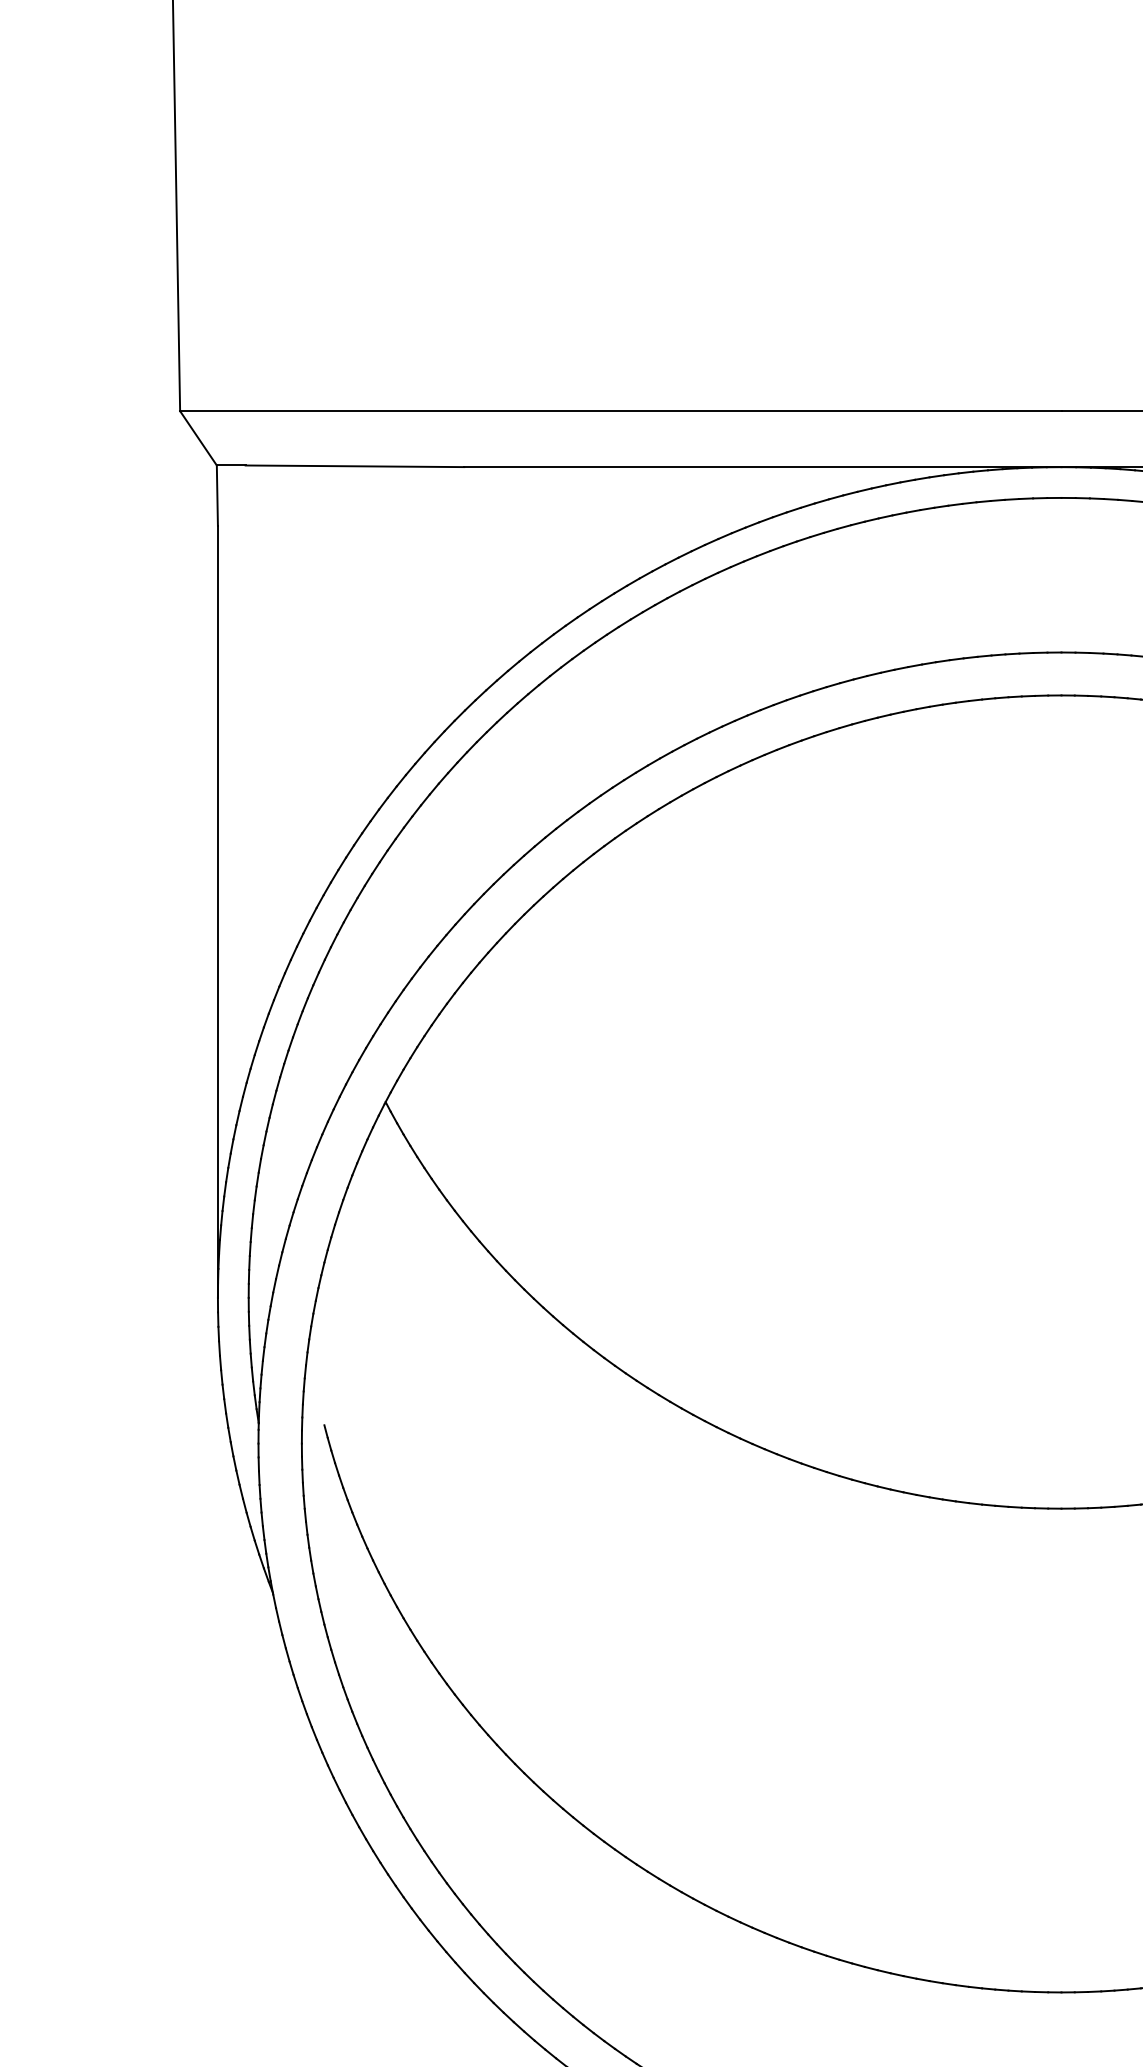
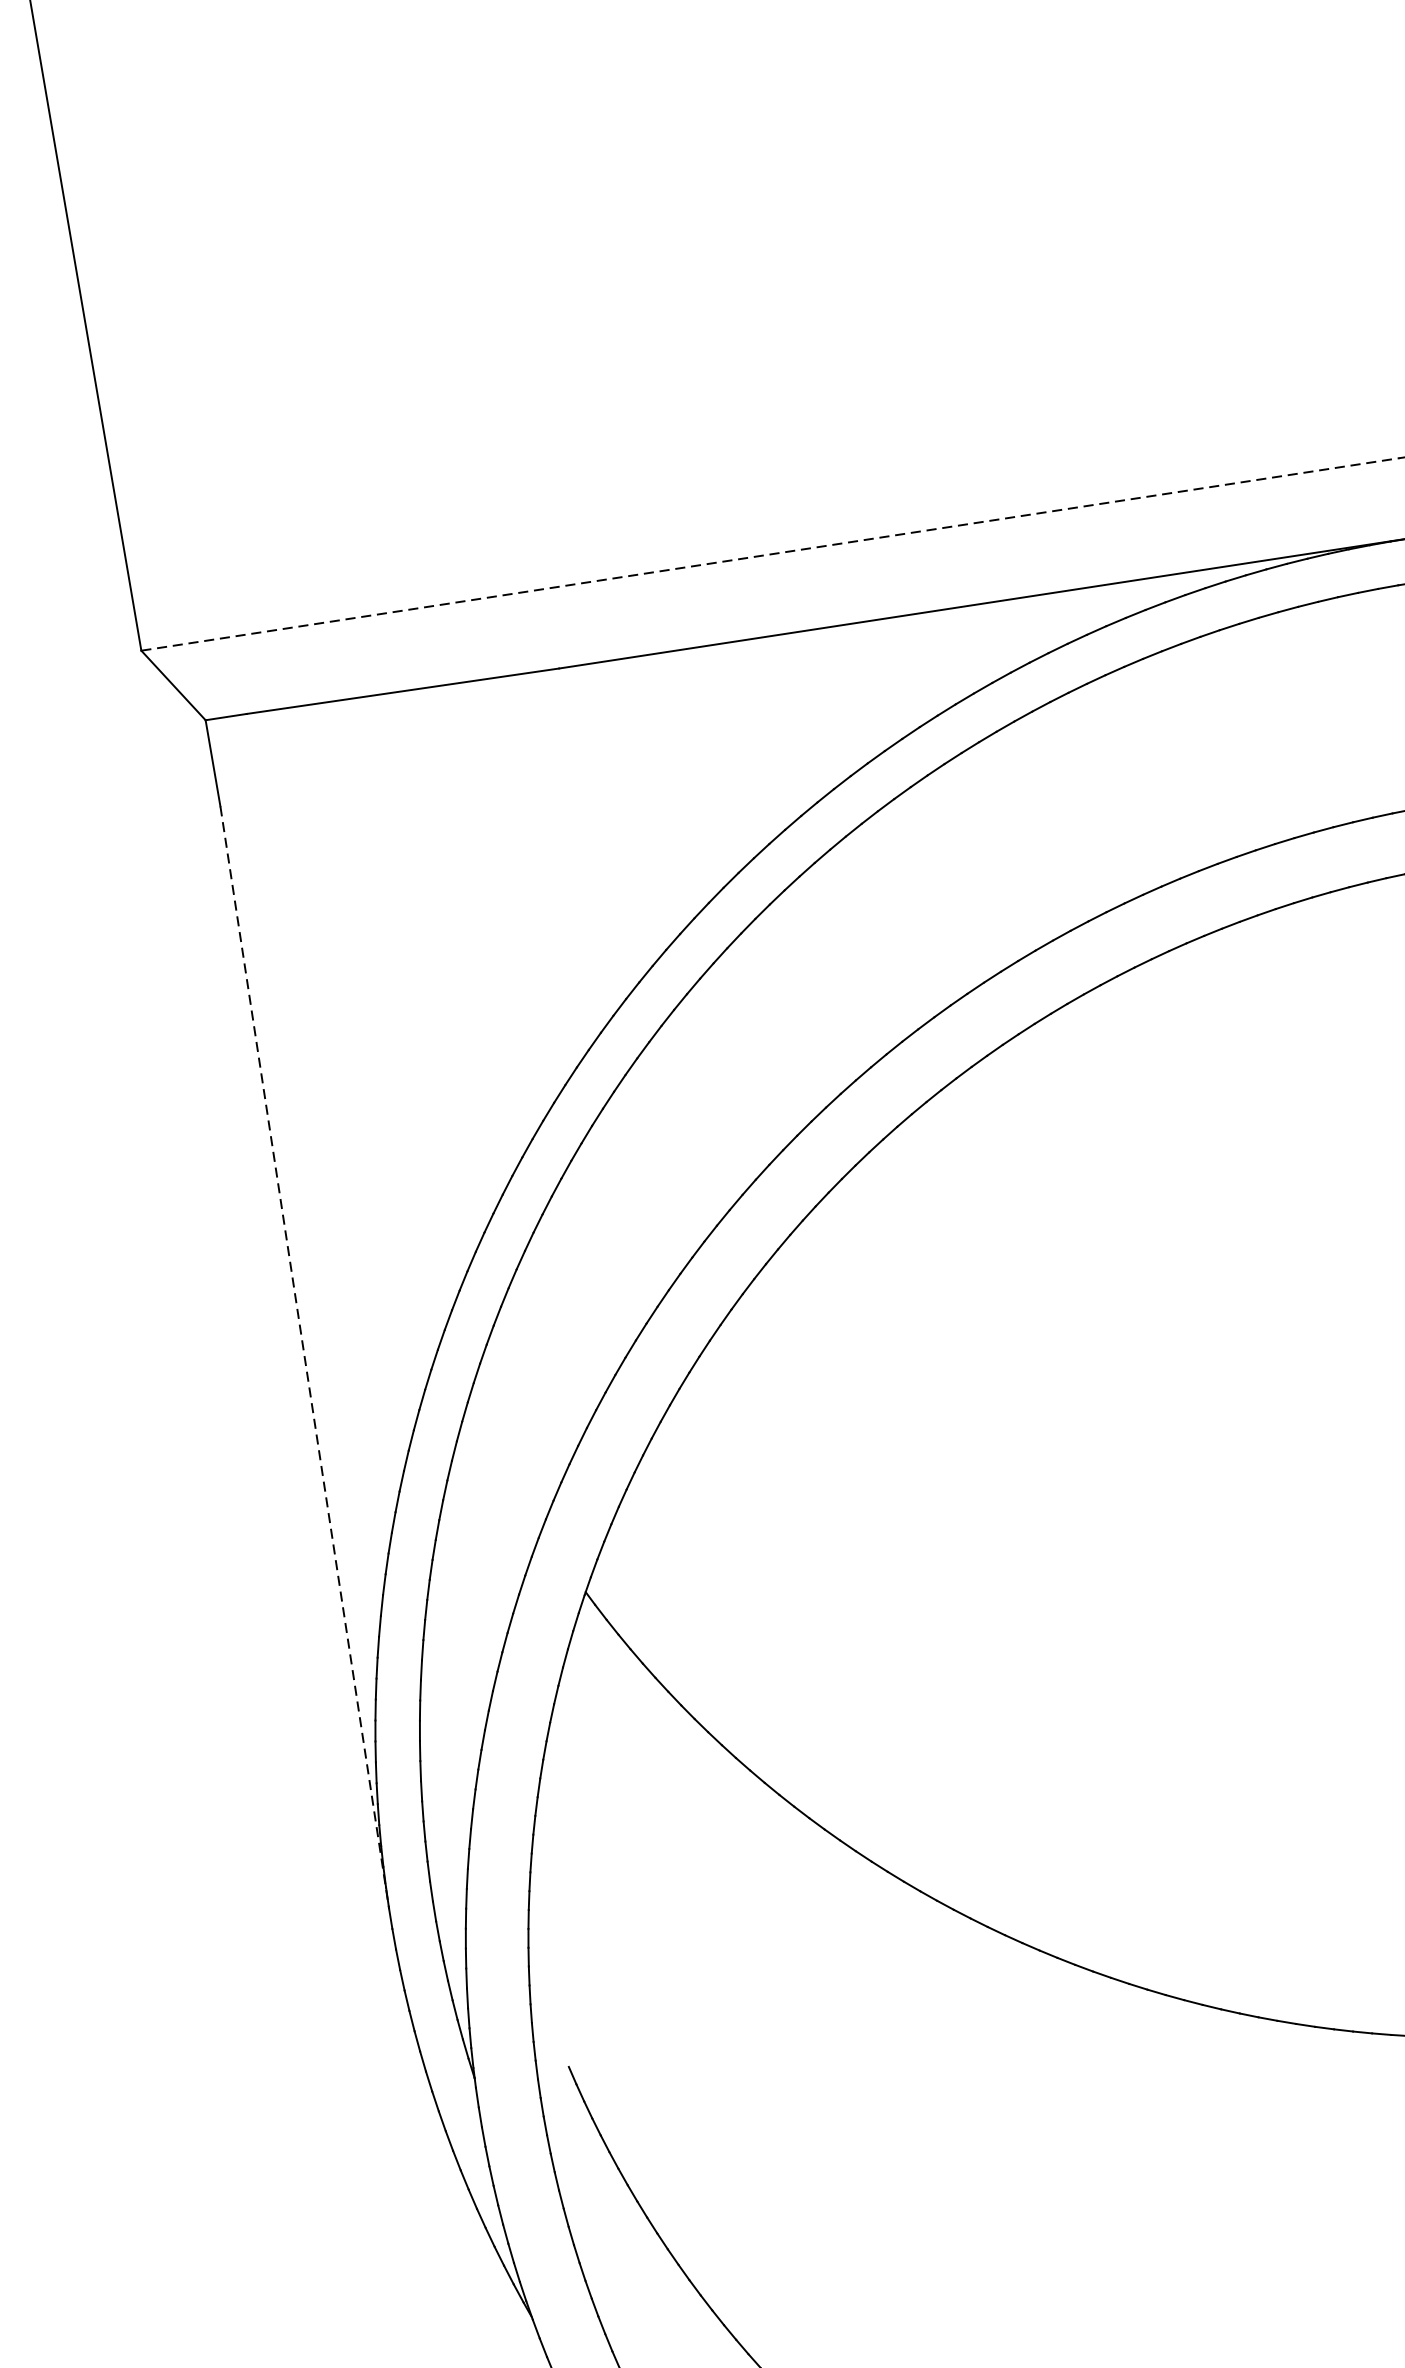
line: (620, 411) -> (770, 554), solid -> dashed
line: (217, 911) -> (304, 1356), solid -> dashed

